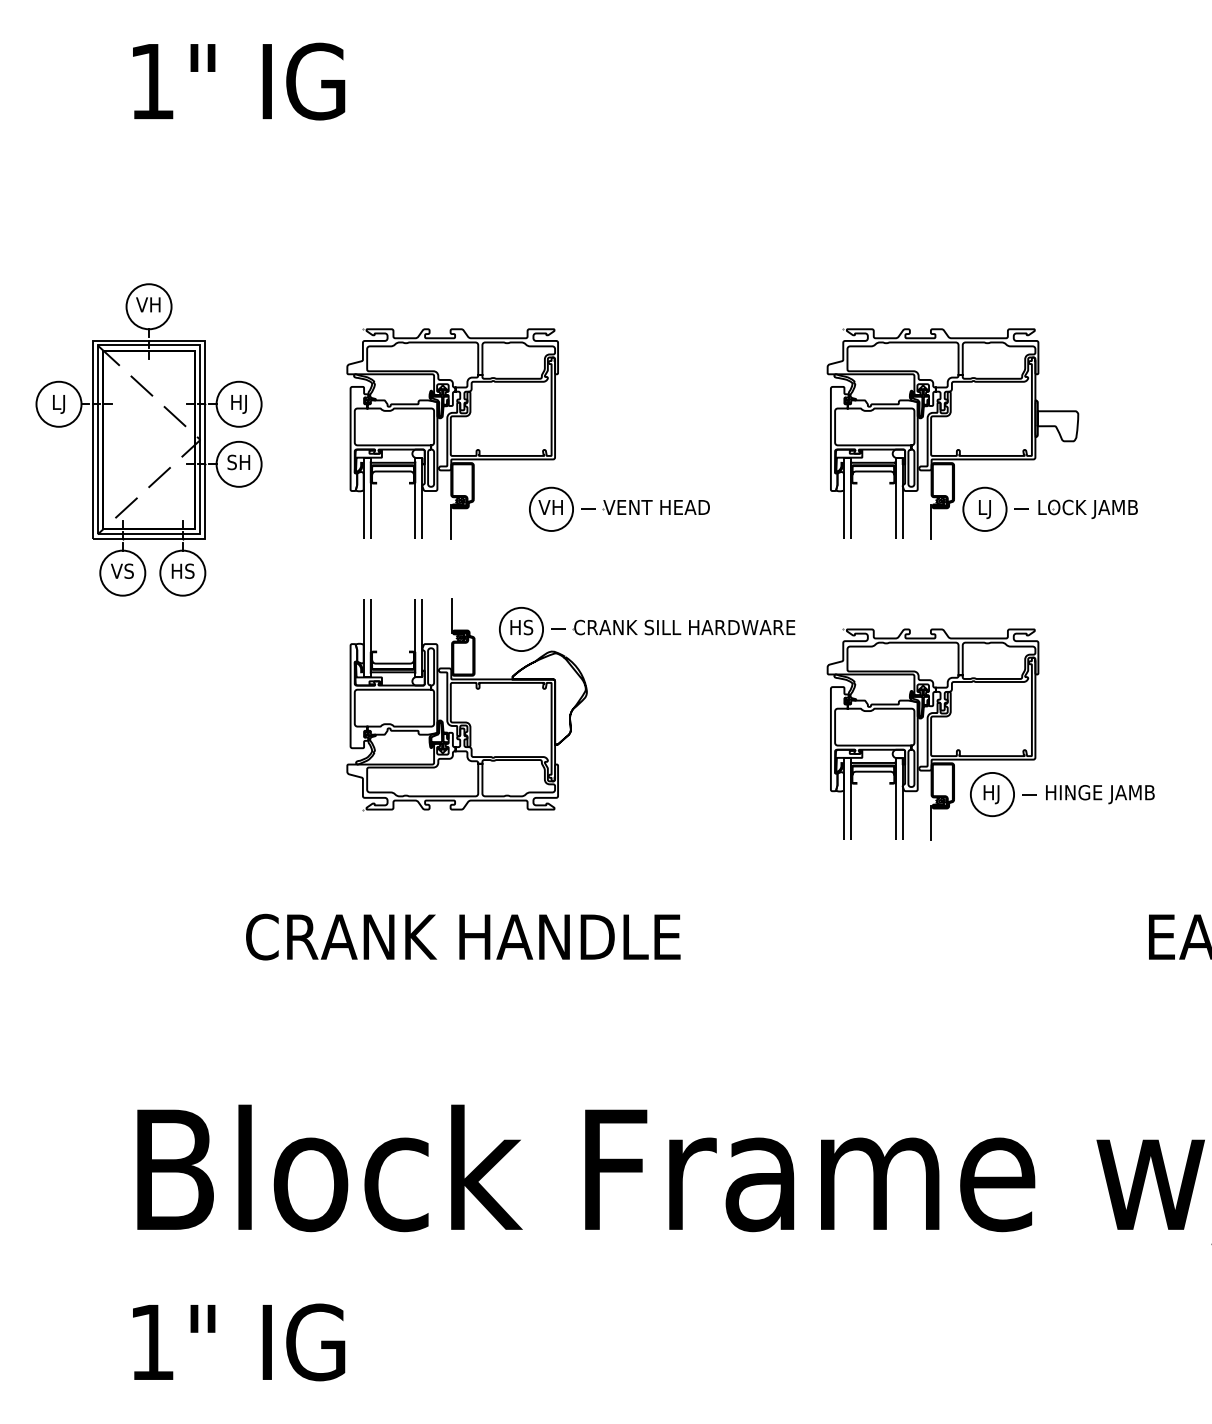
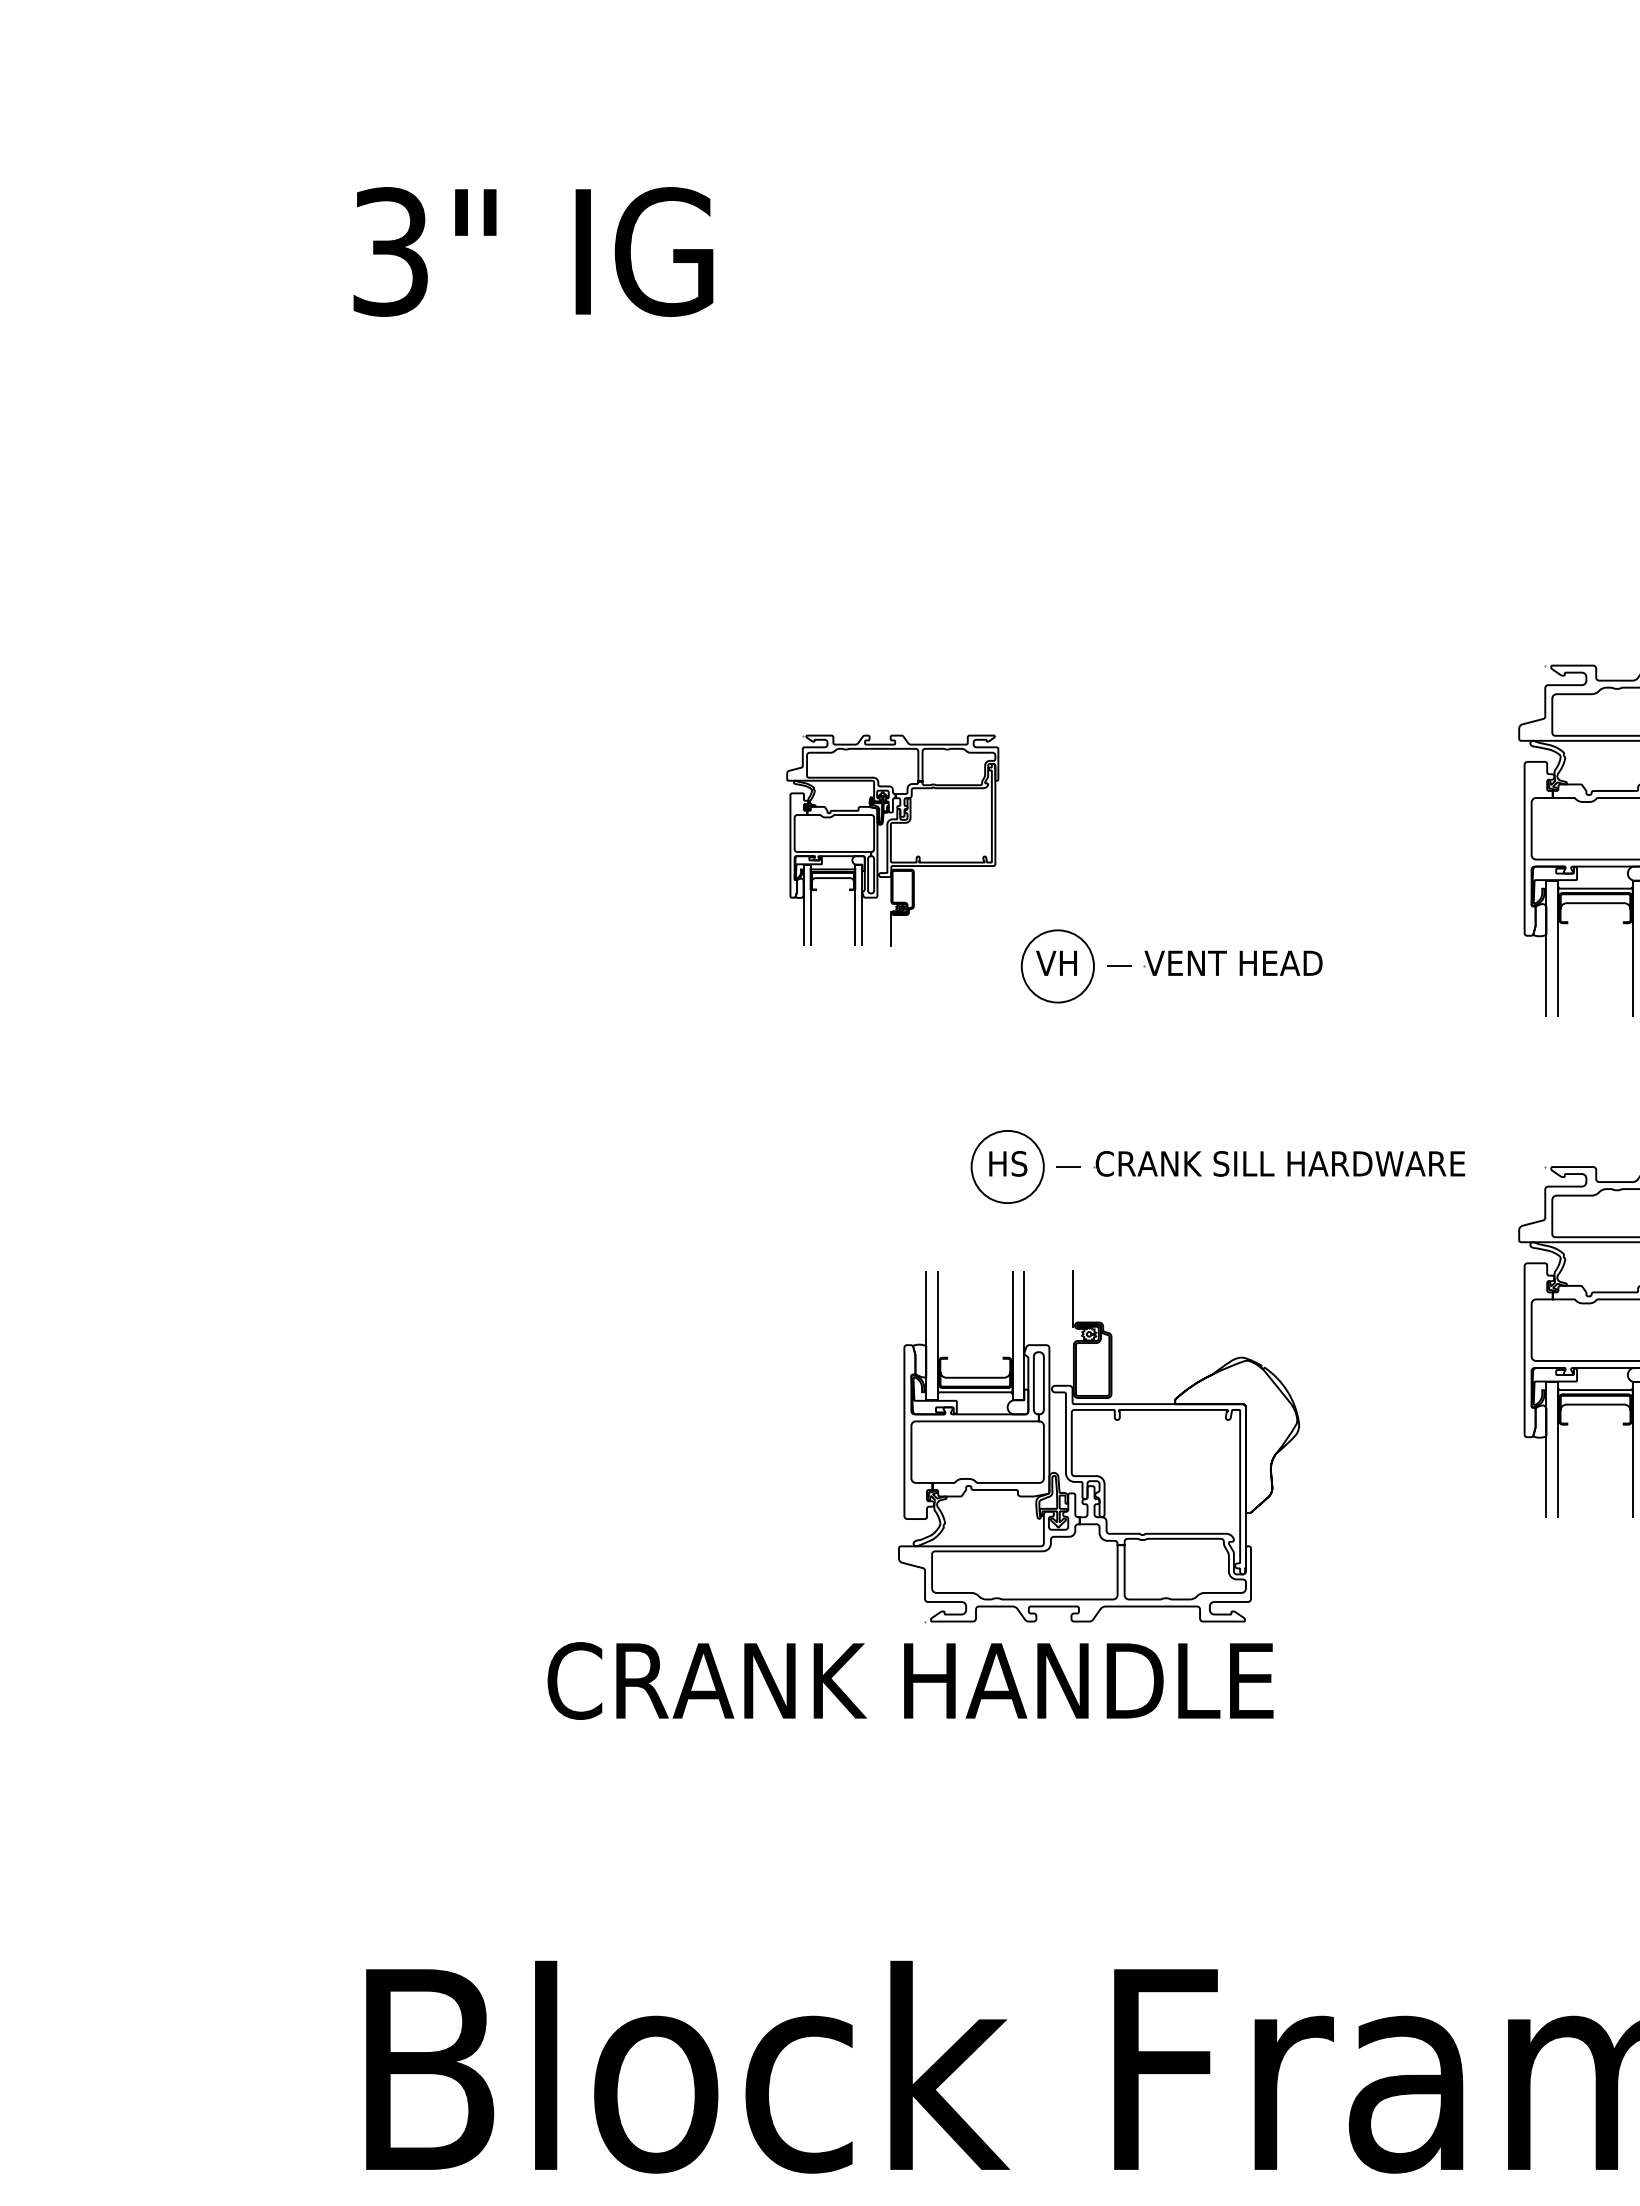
text: (151, 81) -> (389, 251), 1" -> 3"
part: (452, 433) -> (892, 839), size x0.6
part: (148, 439) -> (384, 849), removed
part: (466, 704) -> (1098, 1446), moved

